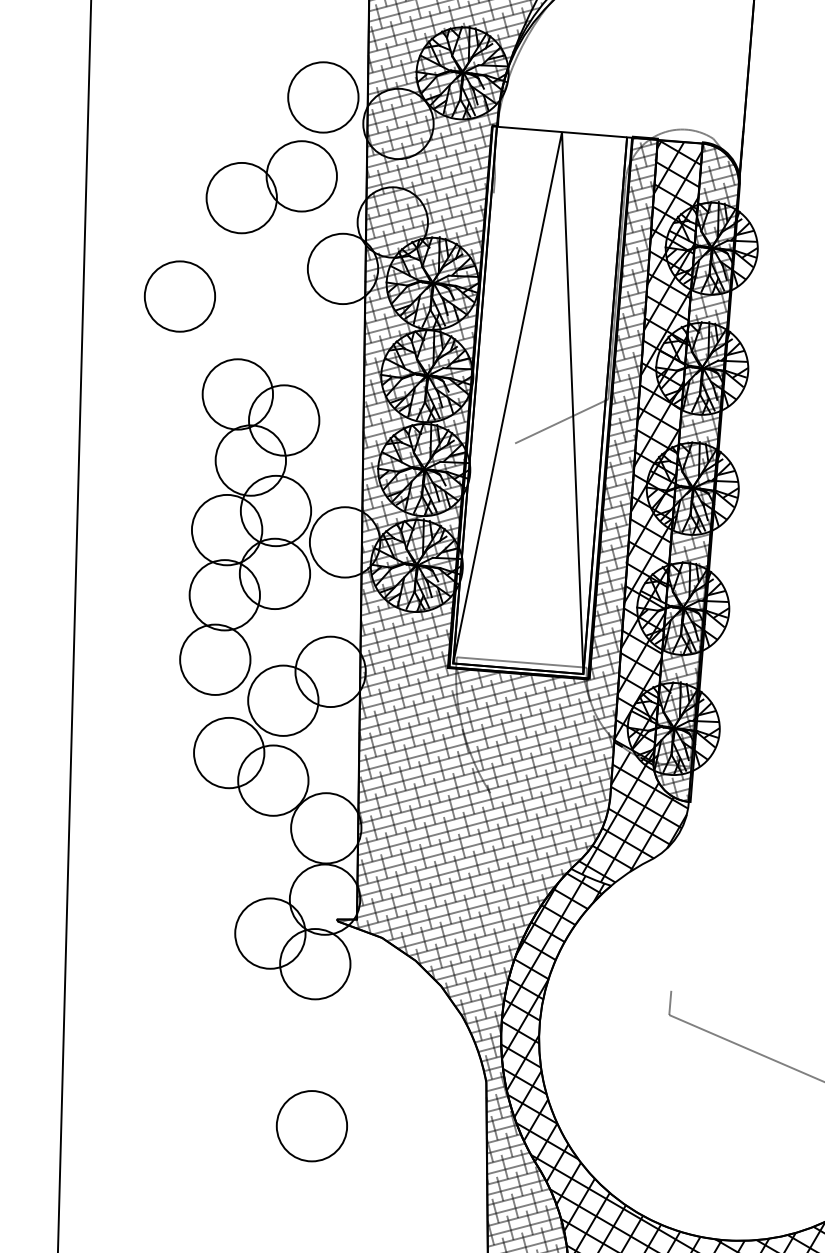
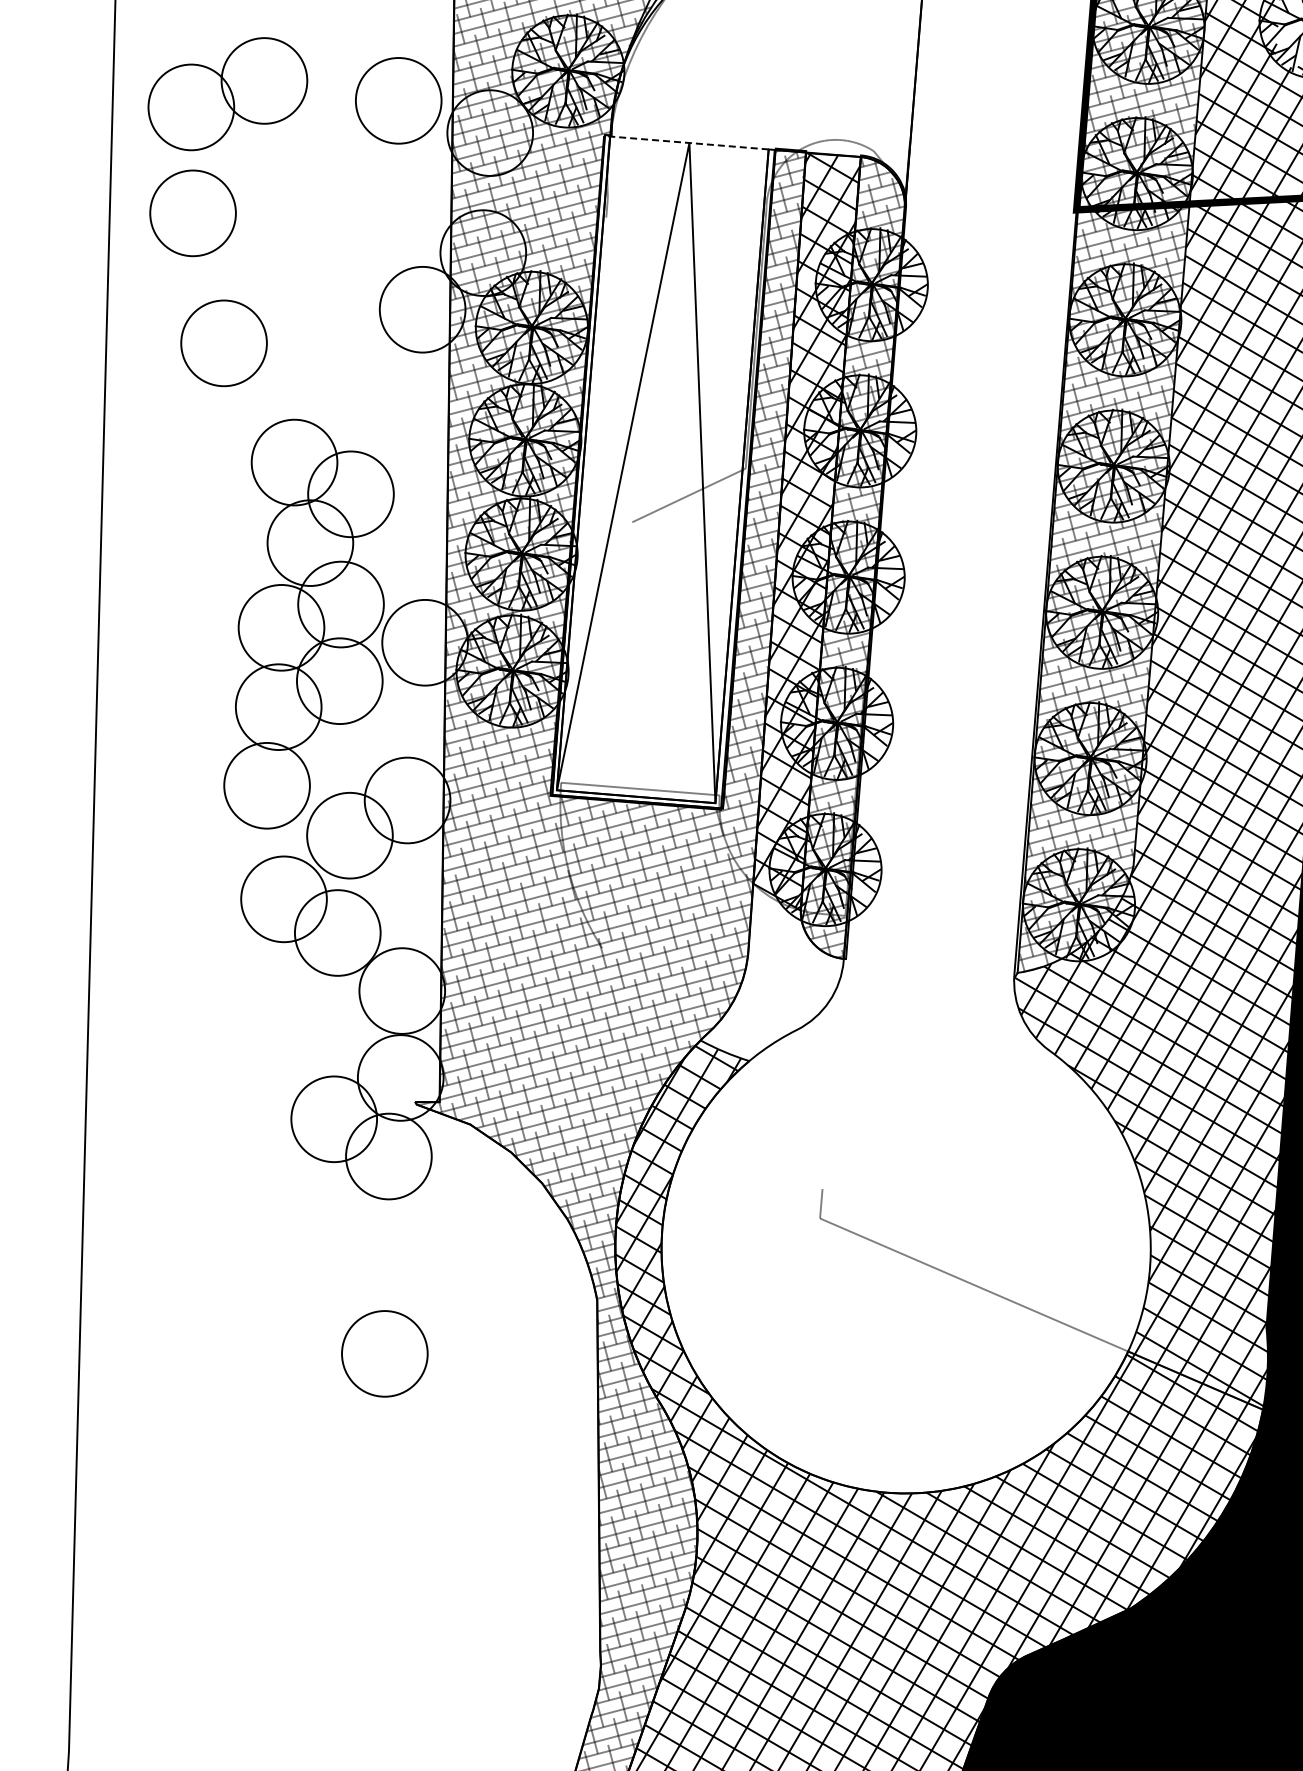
line: (559, 131) -> (686, 142), solid -> dashed
part: (271, 187) -> (227, 94), moved
part: (154, 189) -> (192, 213), added
hatch: (633, 812) -> (776, 971), removed

